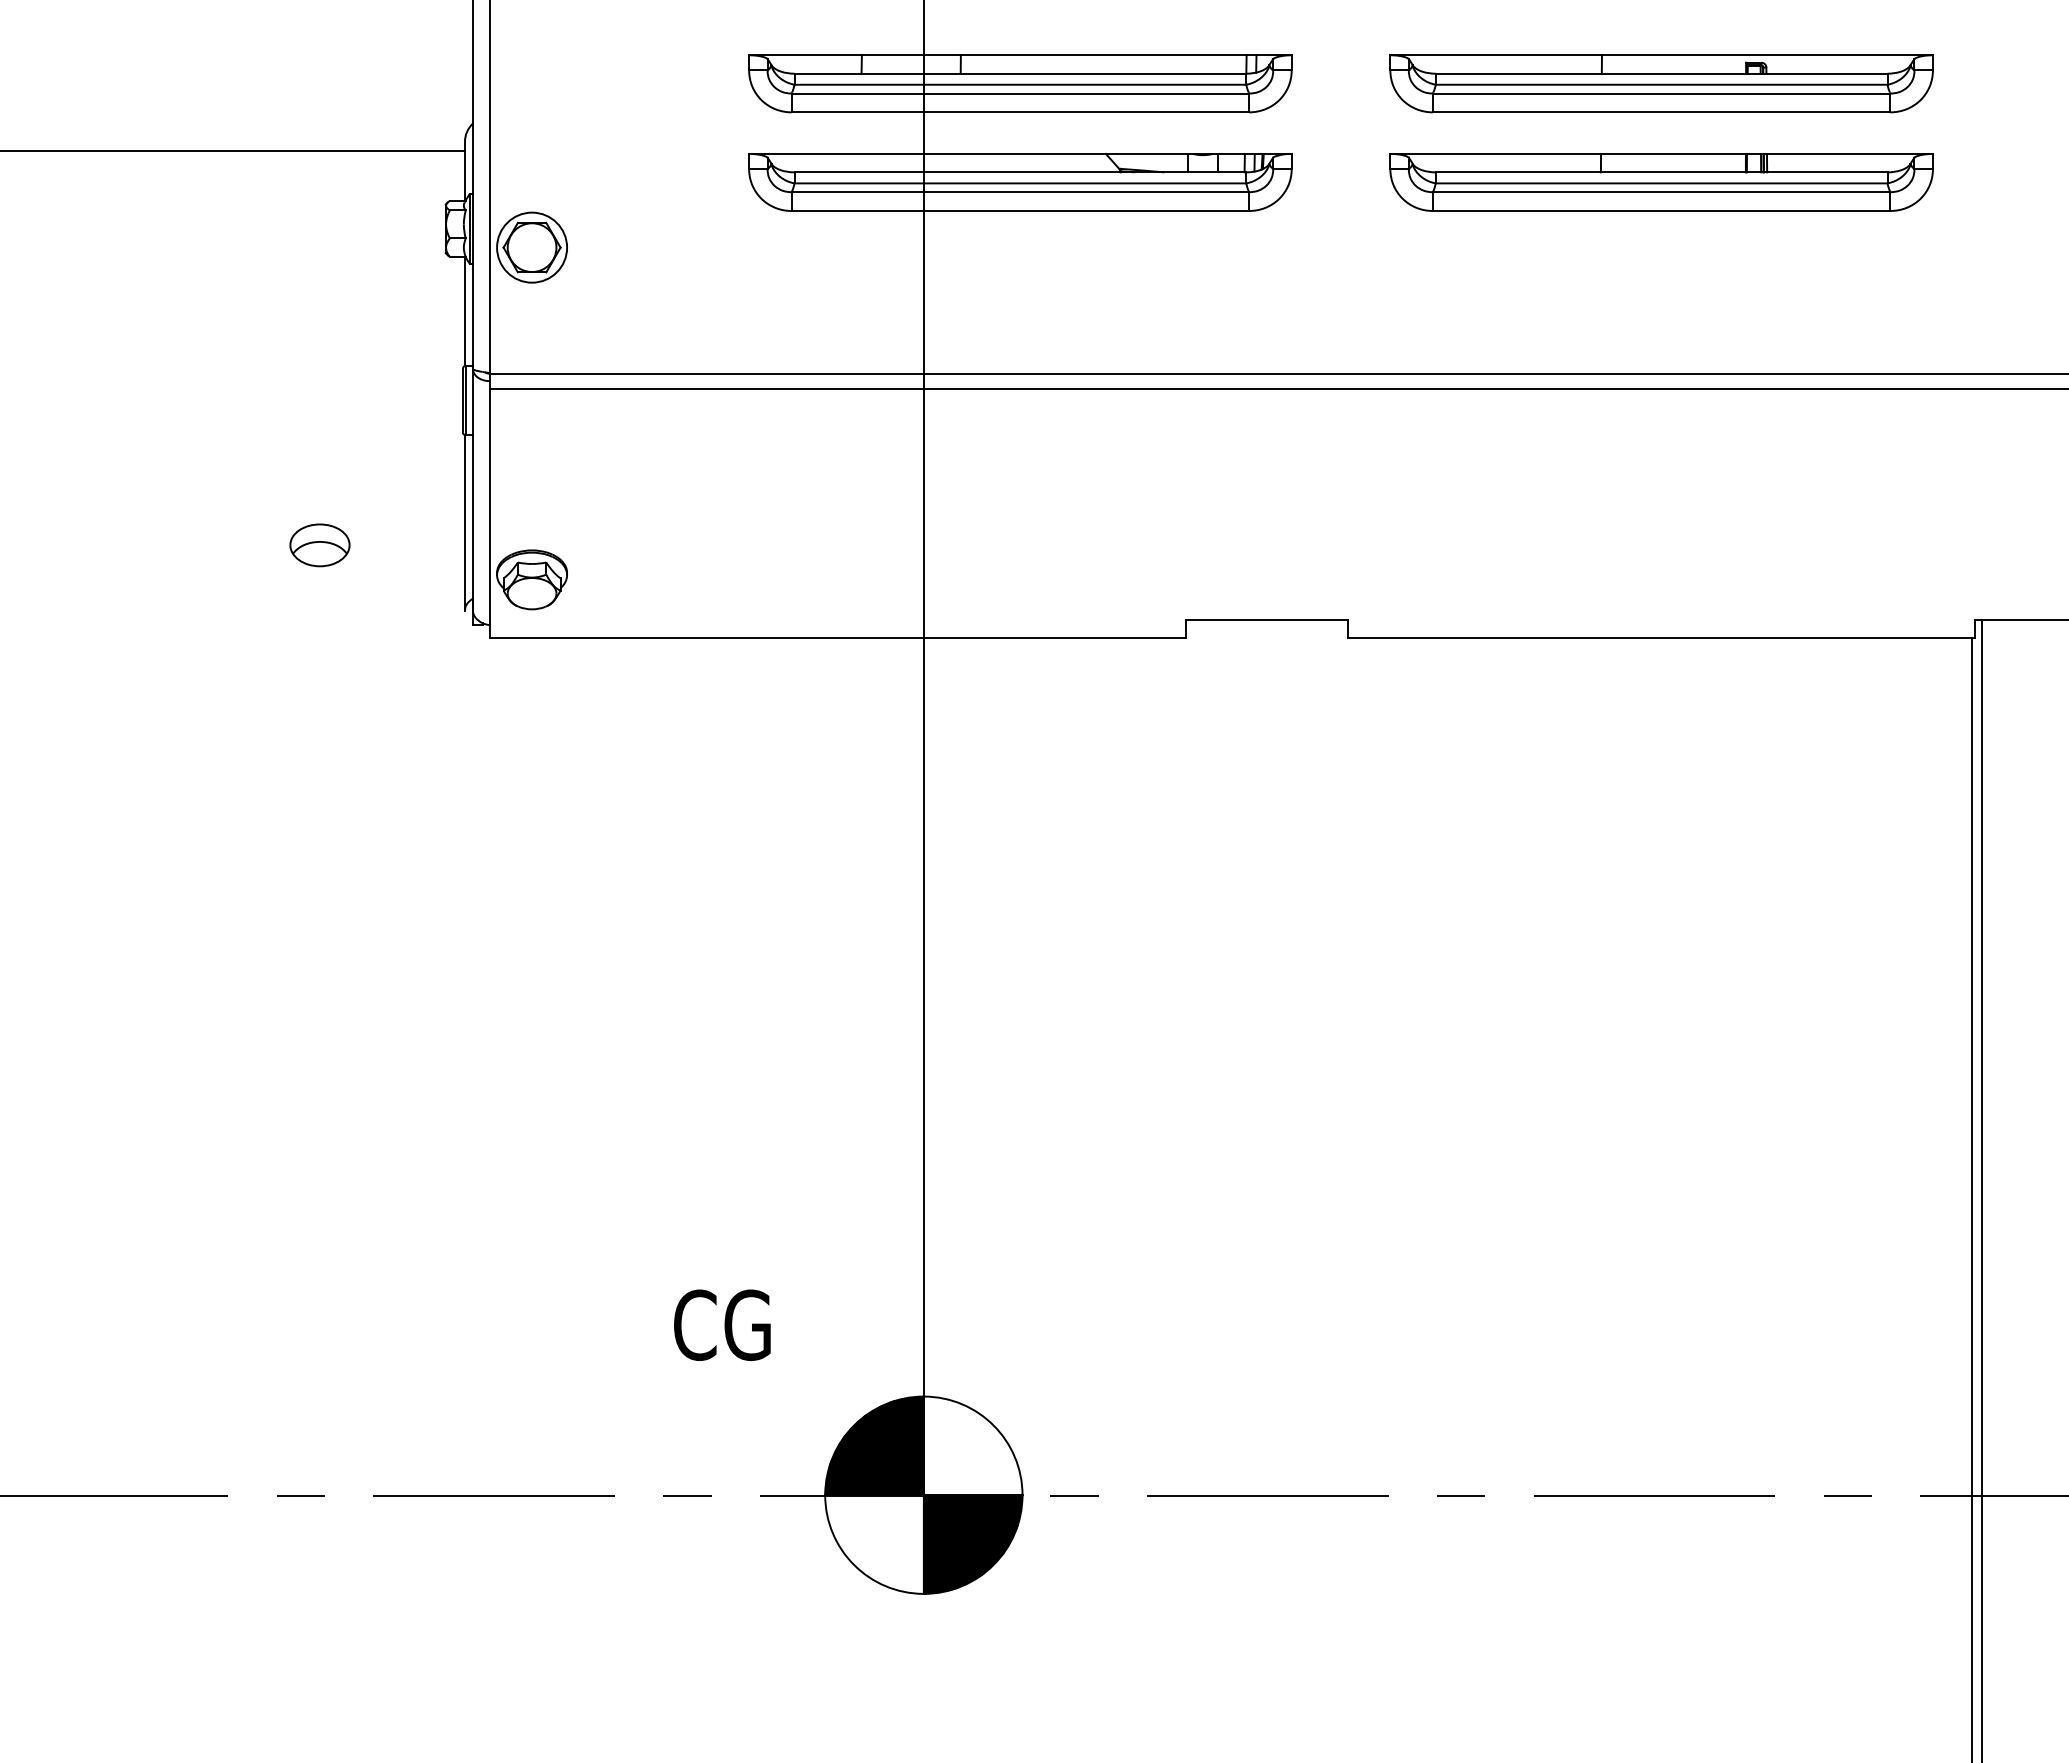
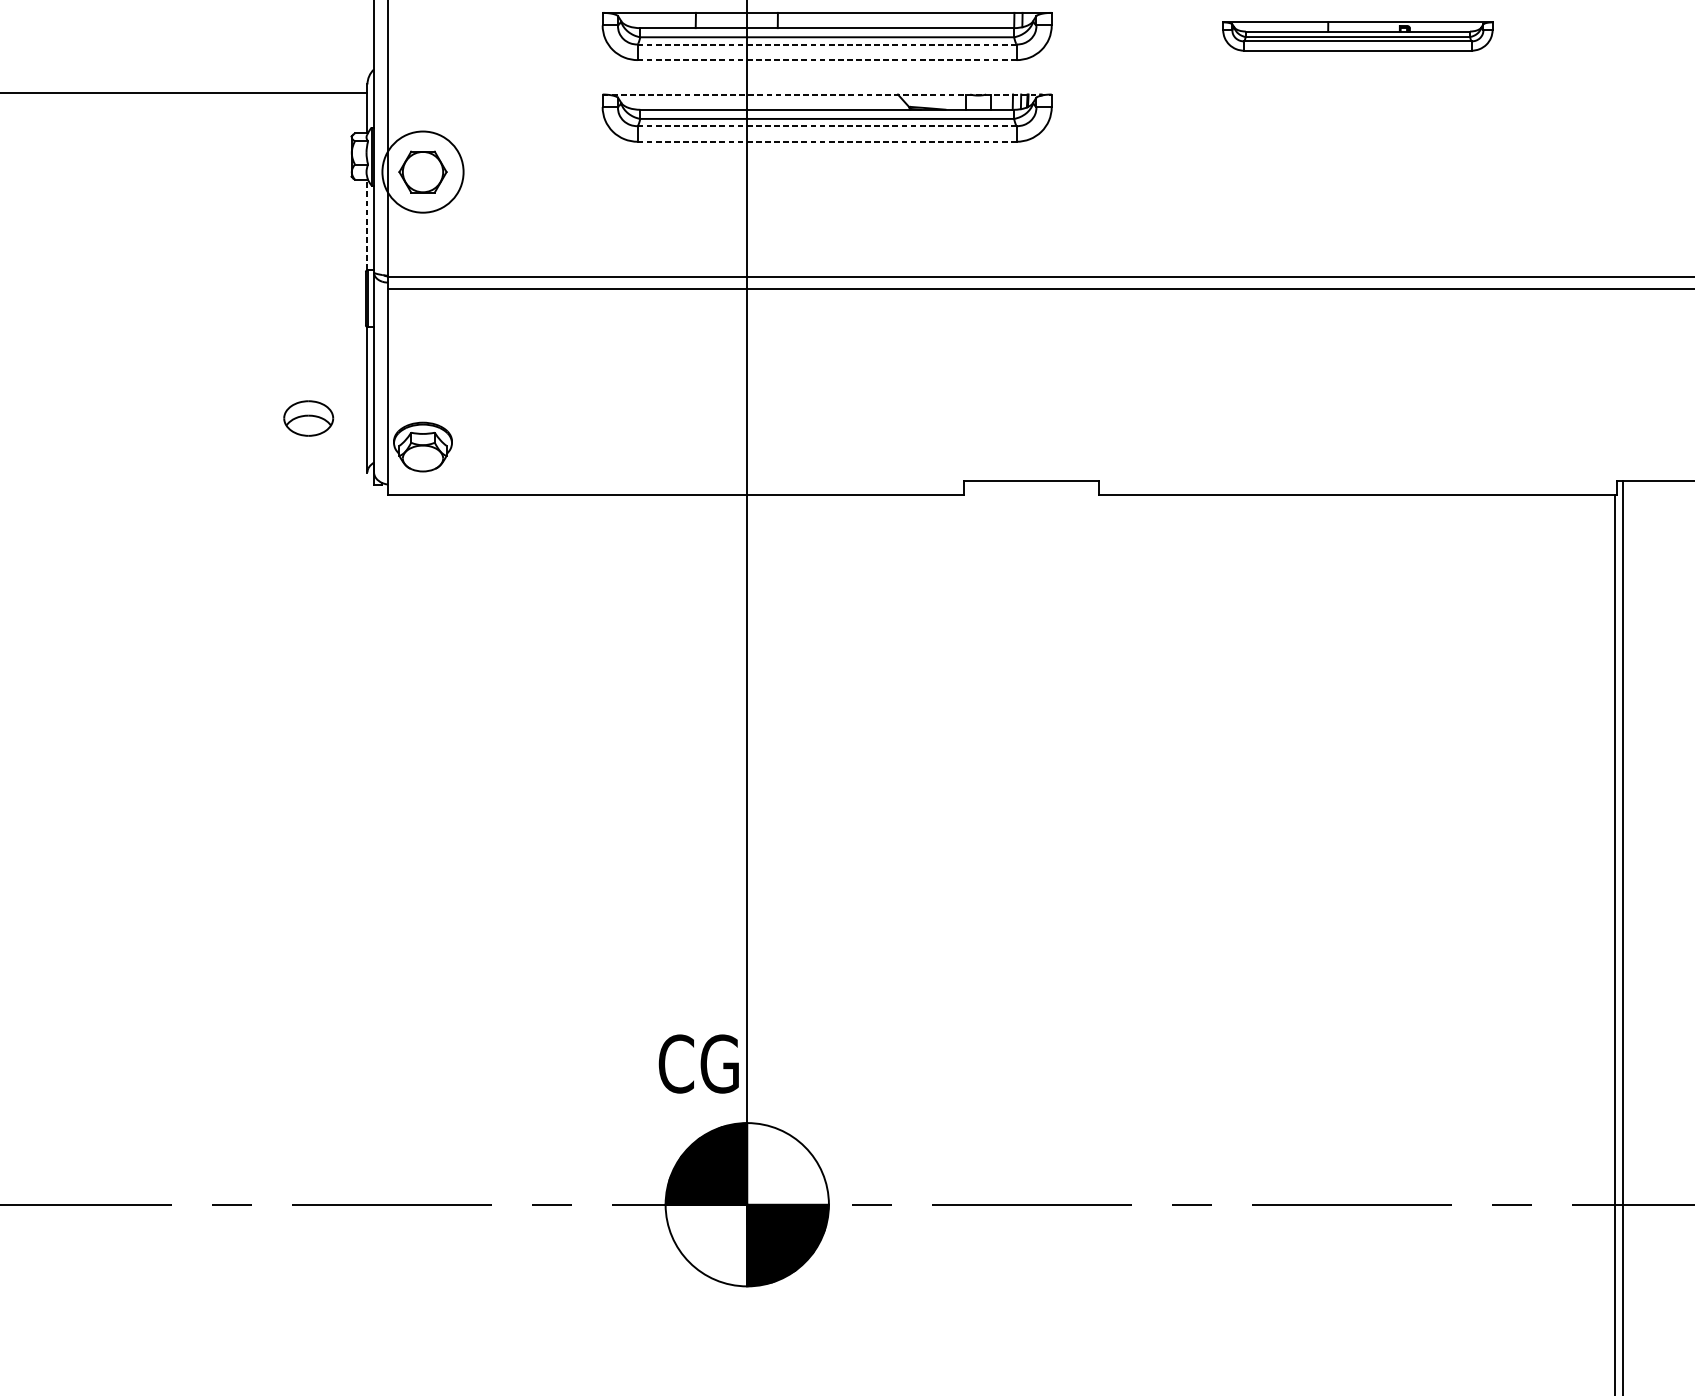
part: (1661, 83) -> (1357, 36), size x0.6
line: (1020, 93) -> (827, 44), solid -> dashed
line: (1020, 112) -> (827, 60), solid -> dashed
line: (1020, 153) -> (827, 94), solid -> dashed
part: (1661, 182) -> (1357, 118), removed
line: (1020, 192) -> (827, 126), solid -> dashed
line: (1020, 211) -> (827, 142), solid -> dashed
circle: (532, 247) -> (423, 171), size x1.4
line: (465, 311) -> (367, 224), solid -> dashed
part: (319, 545) -> (308, 418), moved
text: (722, 1324) -> (698, 1063), moved

